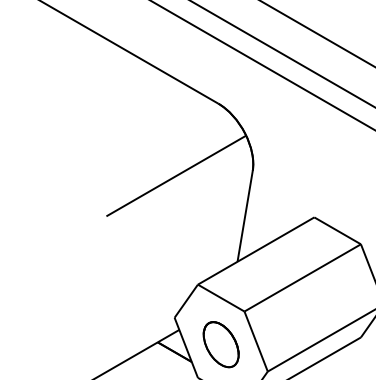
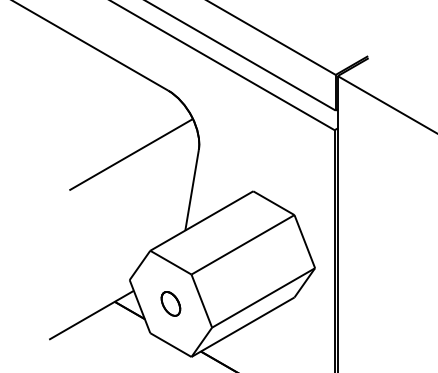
part: (220, 344) -> (170, 303), size x0.6

